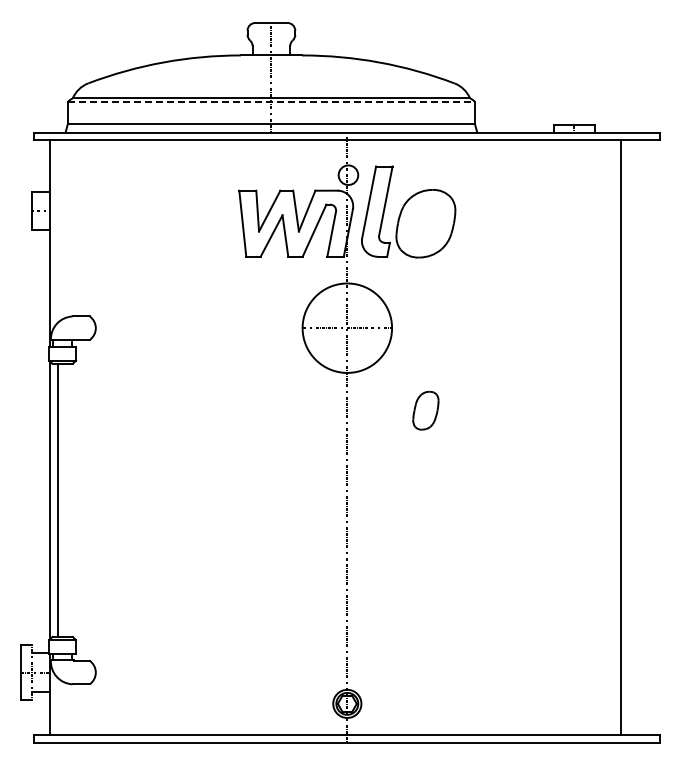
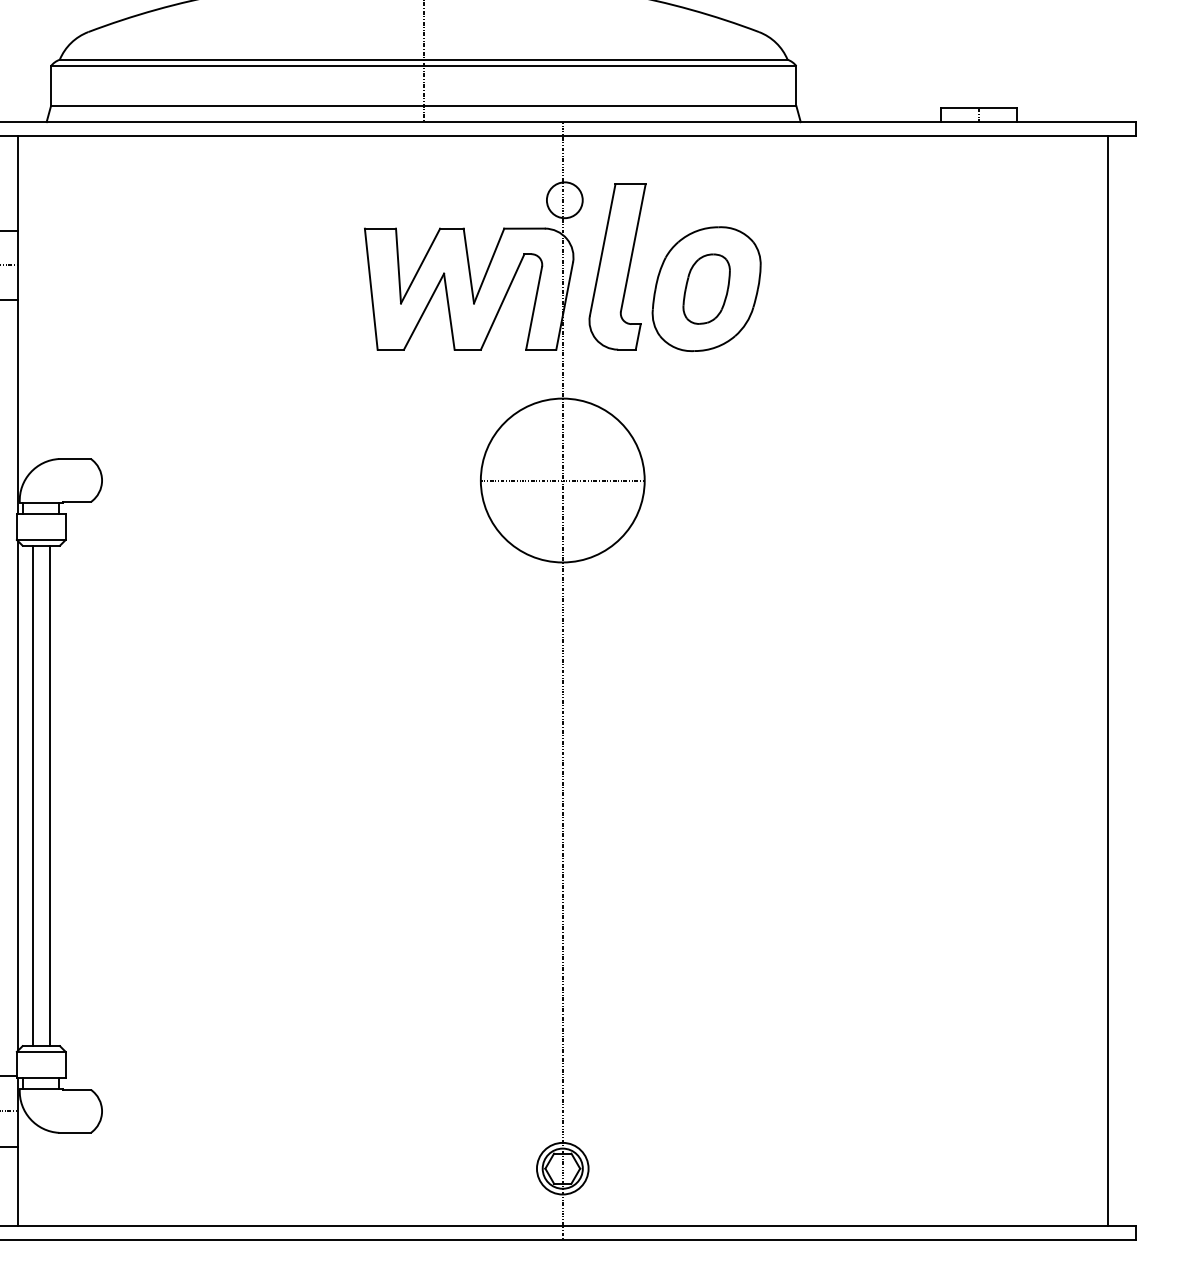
line: (271, 102) -> (423, 67), dashed -> solid
part: (425, 410) -> (705, 288), moved
line: (620, 437) -> (1107, 680), moved
line: (67, 499) -> (50, 794), added

